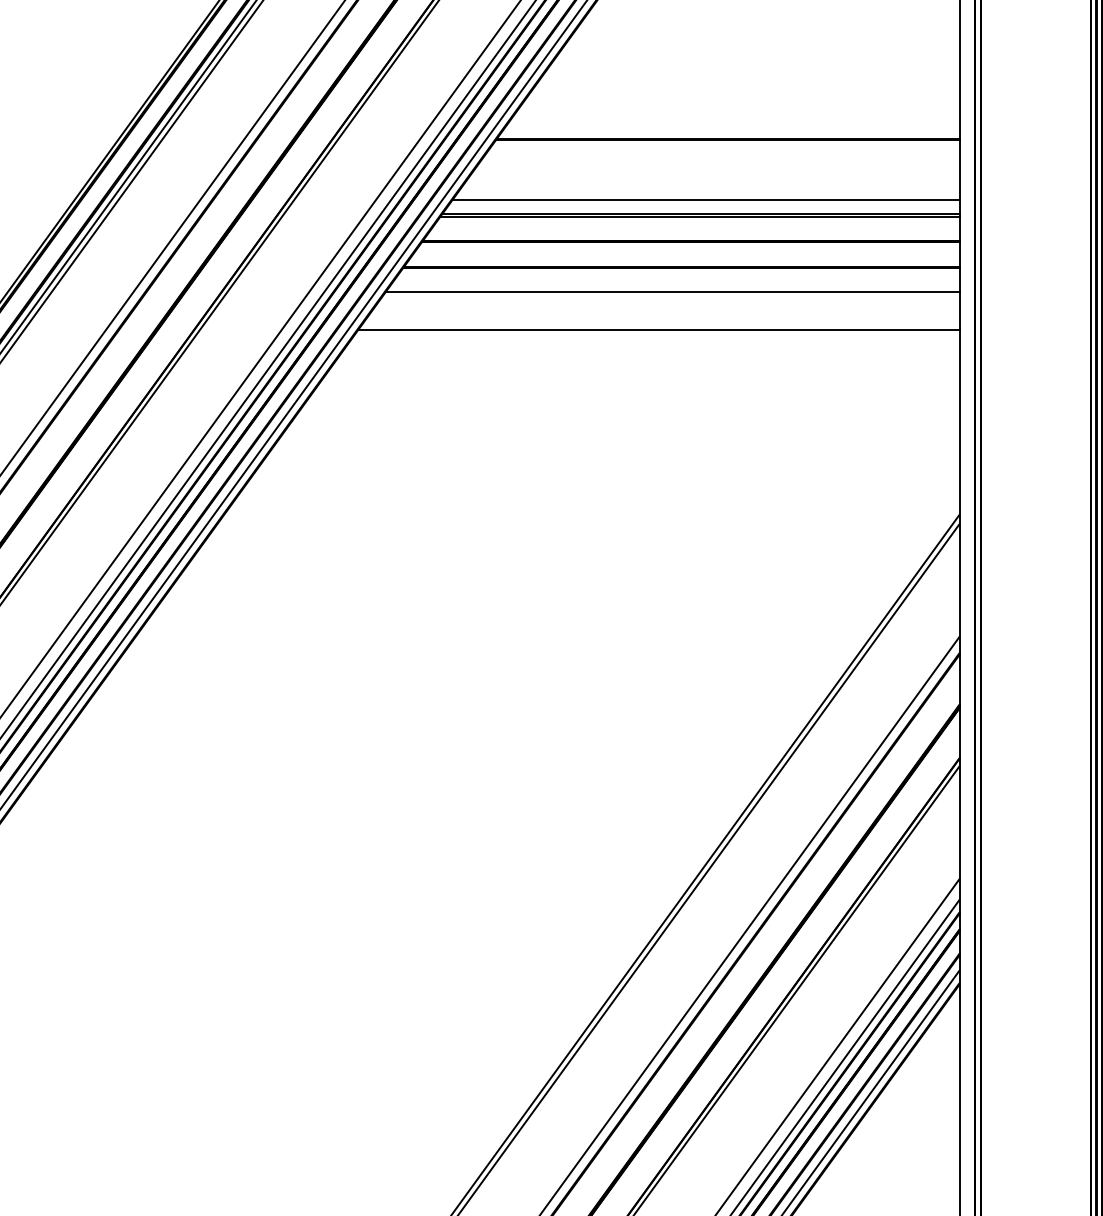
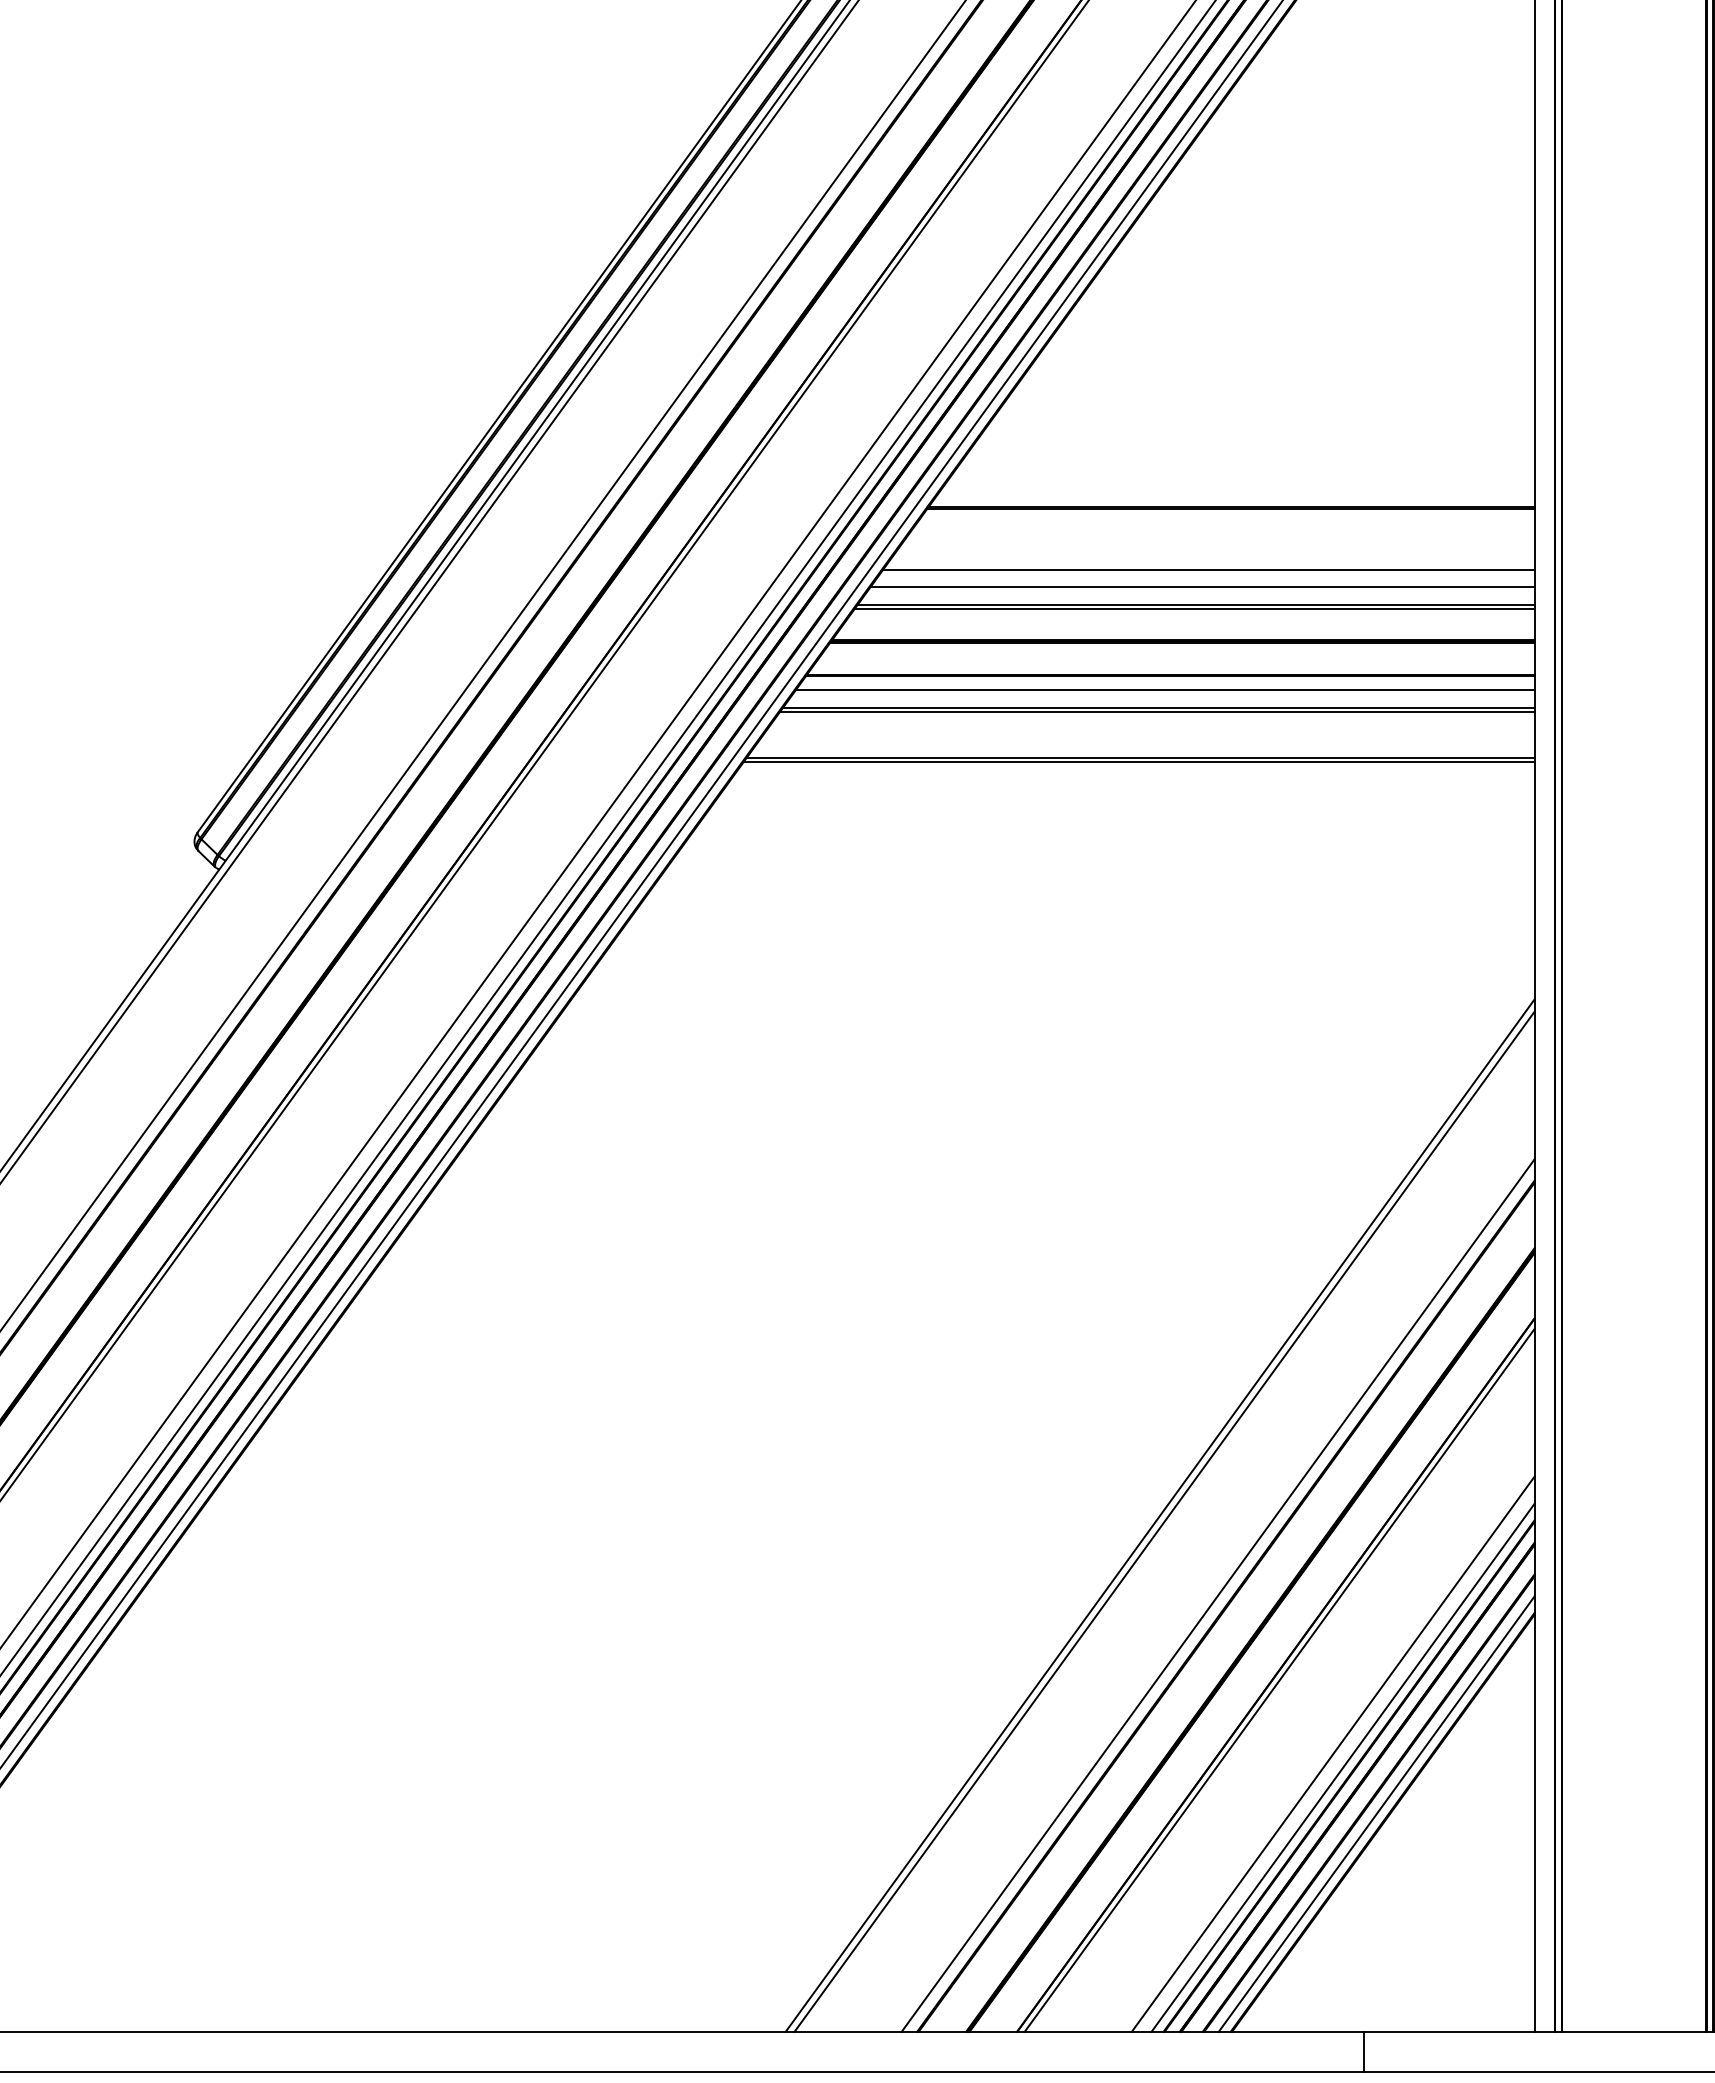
line: (710, 187) -> (1208, 570), added
line: (677, 278) -> (1165, 689), added
line: (670, 295) -> (1156, 712), added
line: (657, 333) -> (1138, 761), added

